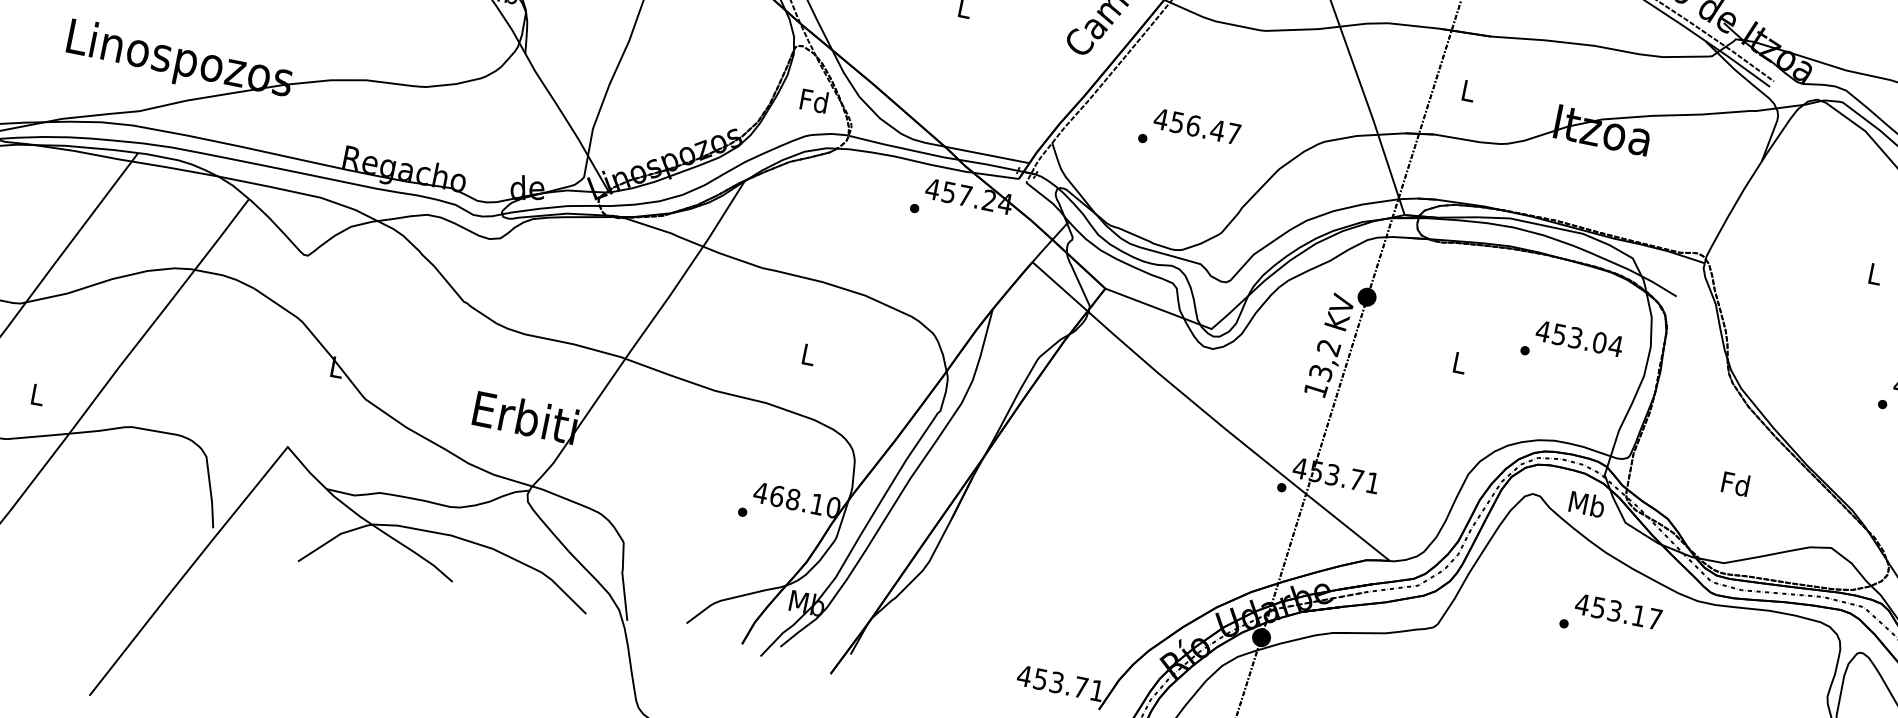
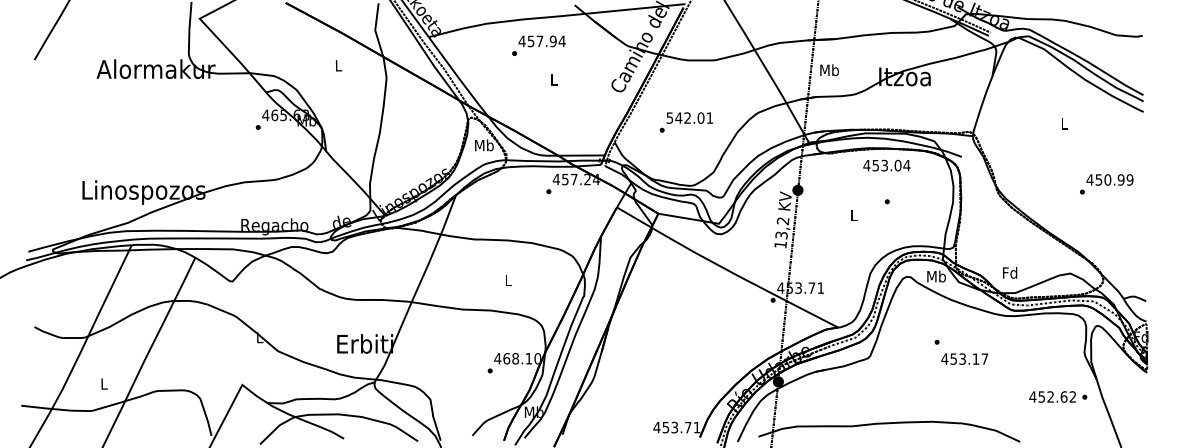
text: (1468, 91) -> (829, 70), L -> Mb
text: (814, 101) -> (484, 145), Fd -> Mb
text: (1196, 125) -> (689, 117), 456.47 -> 542.01
text: (1578, 338) -> (886, 165), moved
text: (1736, 483) -> (1010, 272), moved
text: (1618, 610) -> (964, 358), moved

